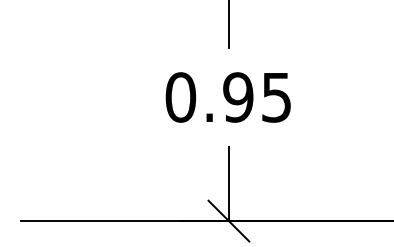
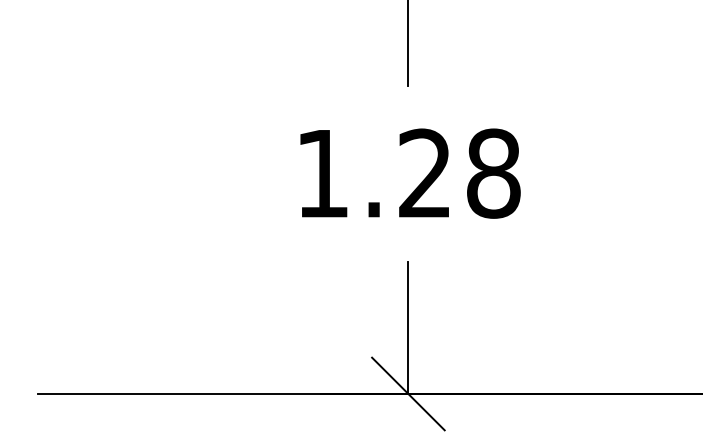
text: (228, 97) -> (407, 173), 0.95 -> 1.28

